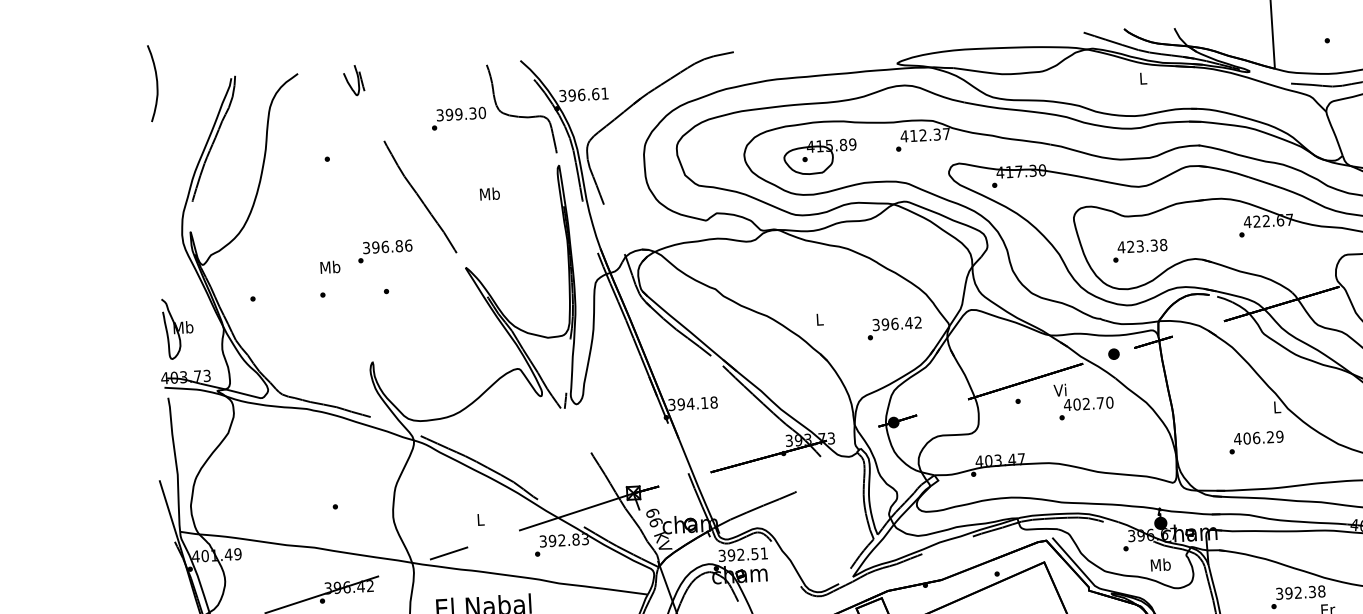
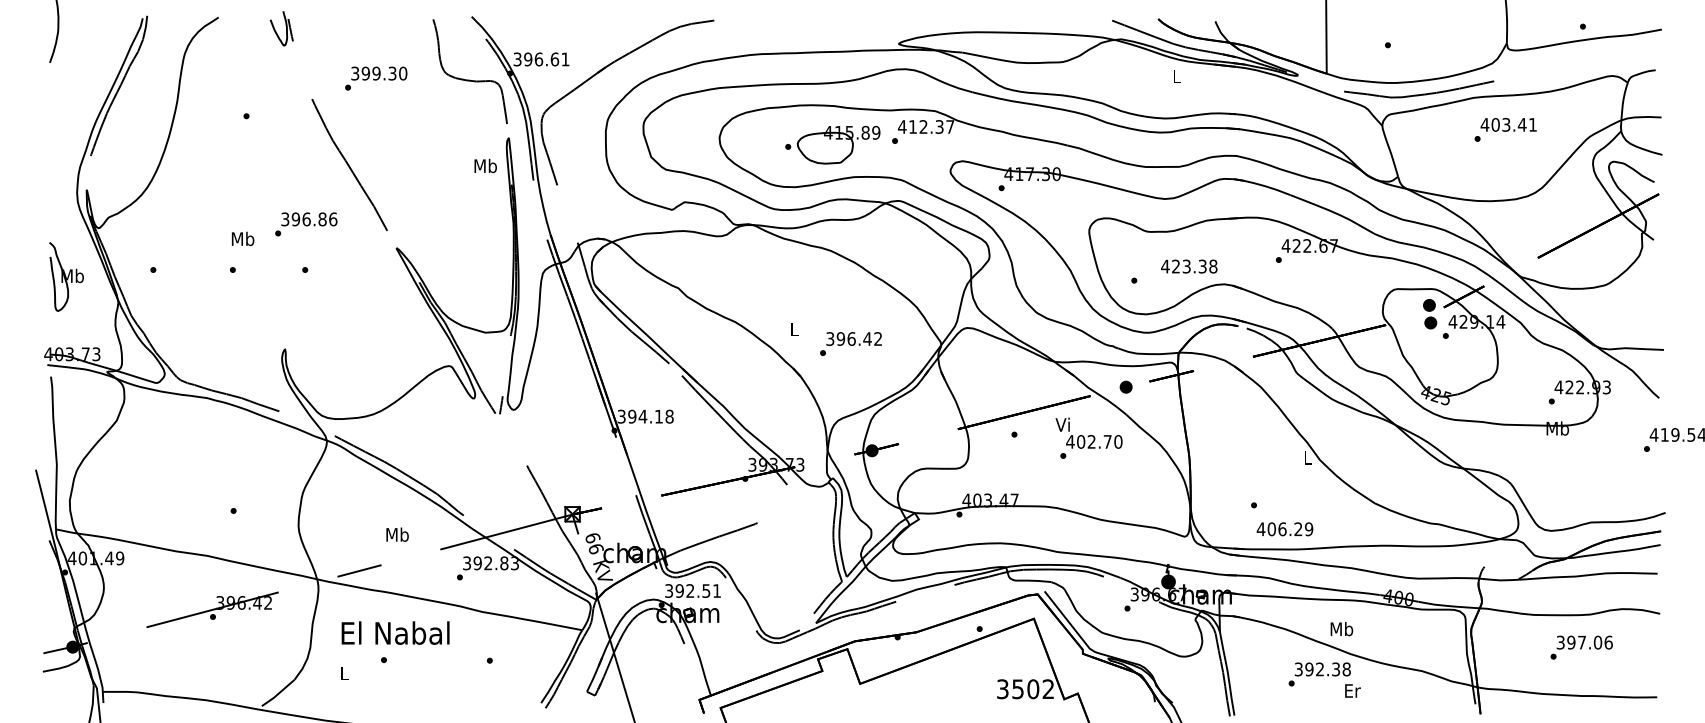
text: (459, 118) -> (376, 78), moved
part: (820, 156) -> (838, 144), moved
text: (489, 193) -> (485, 165), moved
text: (1142, 246) -> (1189, 266), moved
text: (894, 327) -> (850, 343), moved
part: (178, 328) -> (66, 276), moved
text: (1258, 438) -> (1284, 529), moved
text: (480, 519) -> (397, 534), L -> Mb
text: (1160, 565) -> (1341, 629), moved

